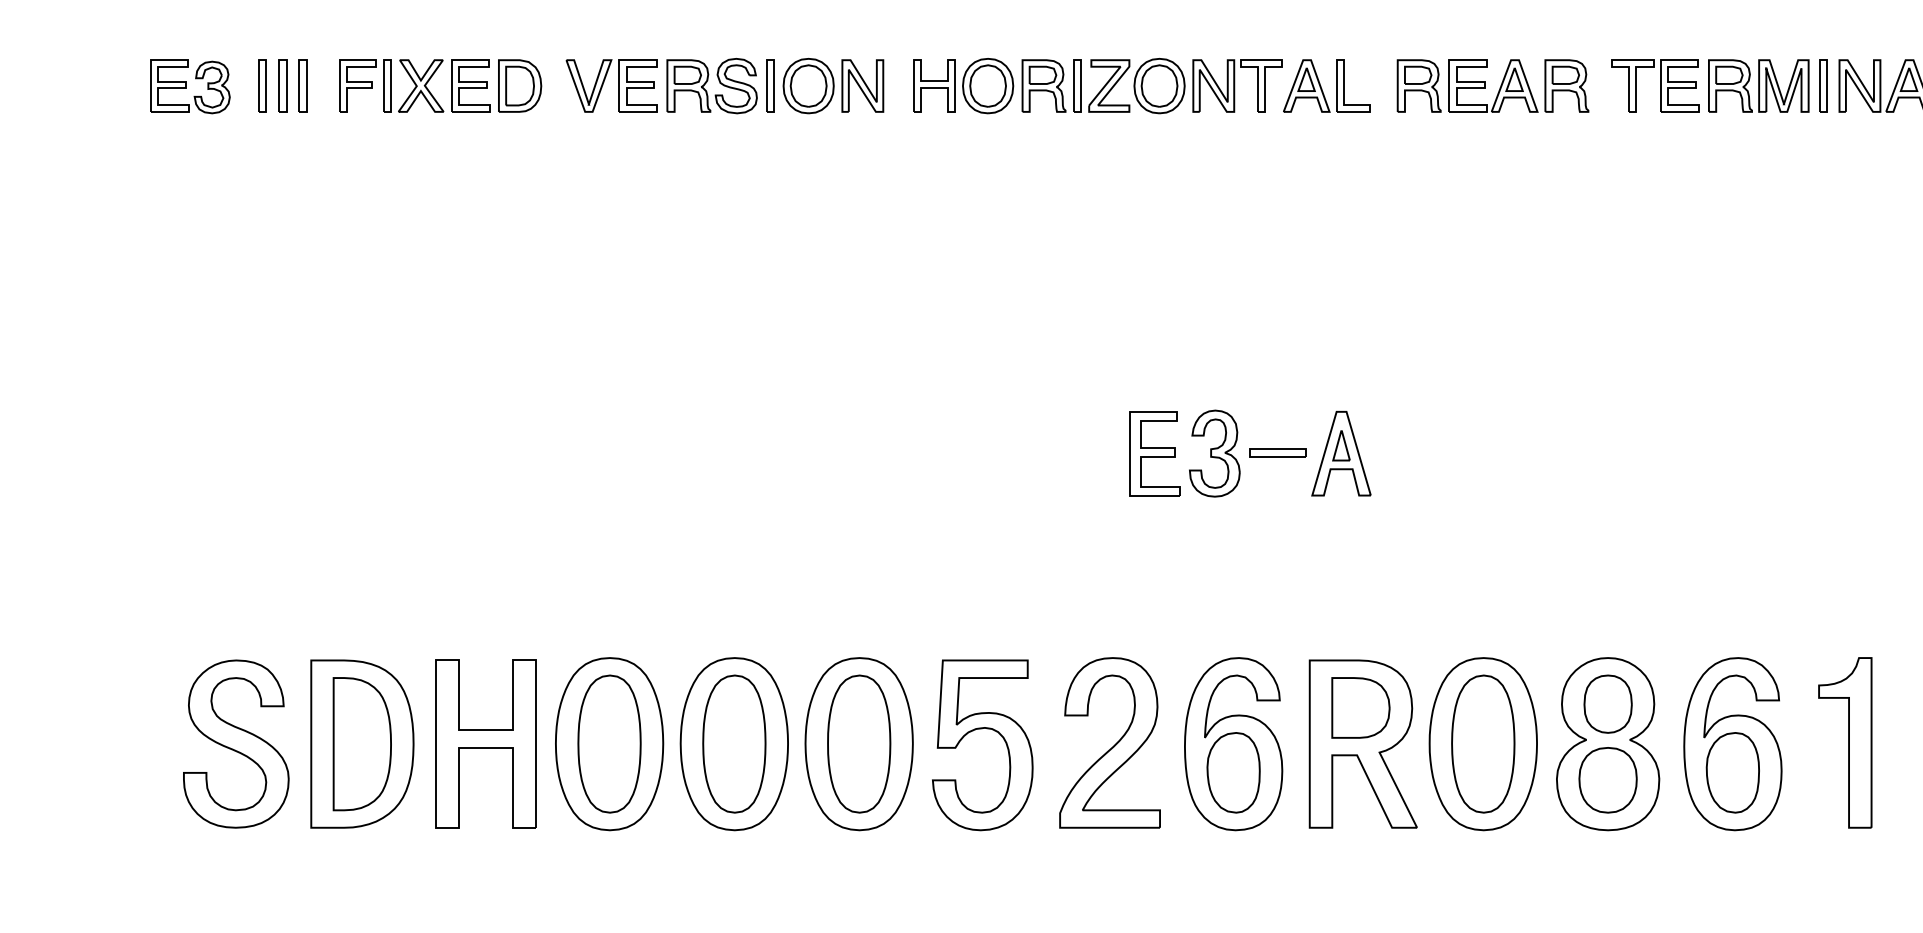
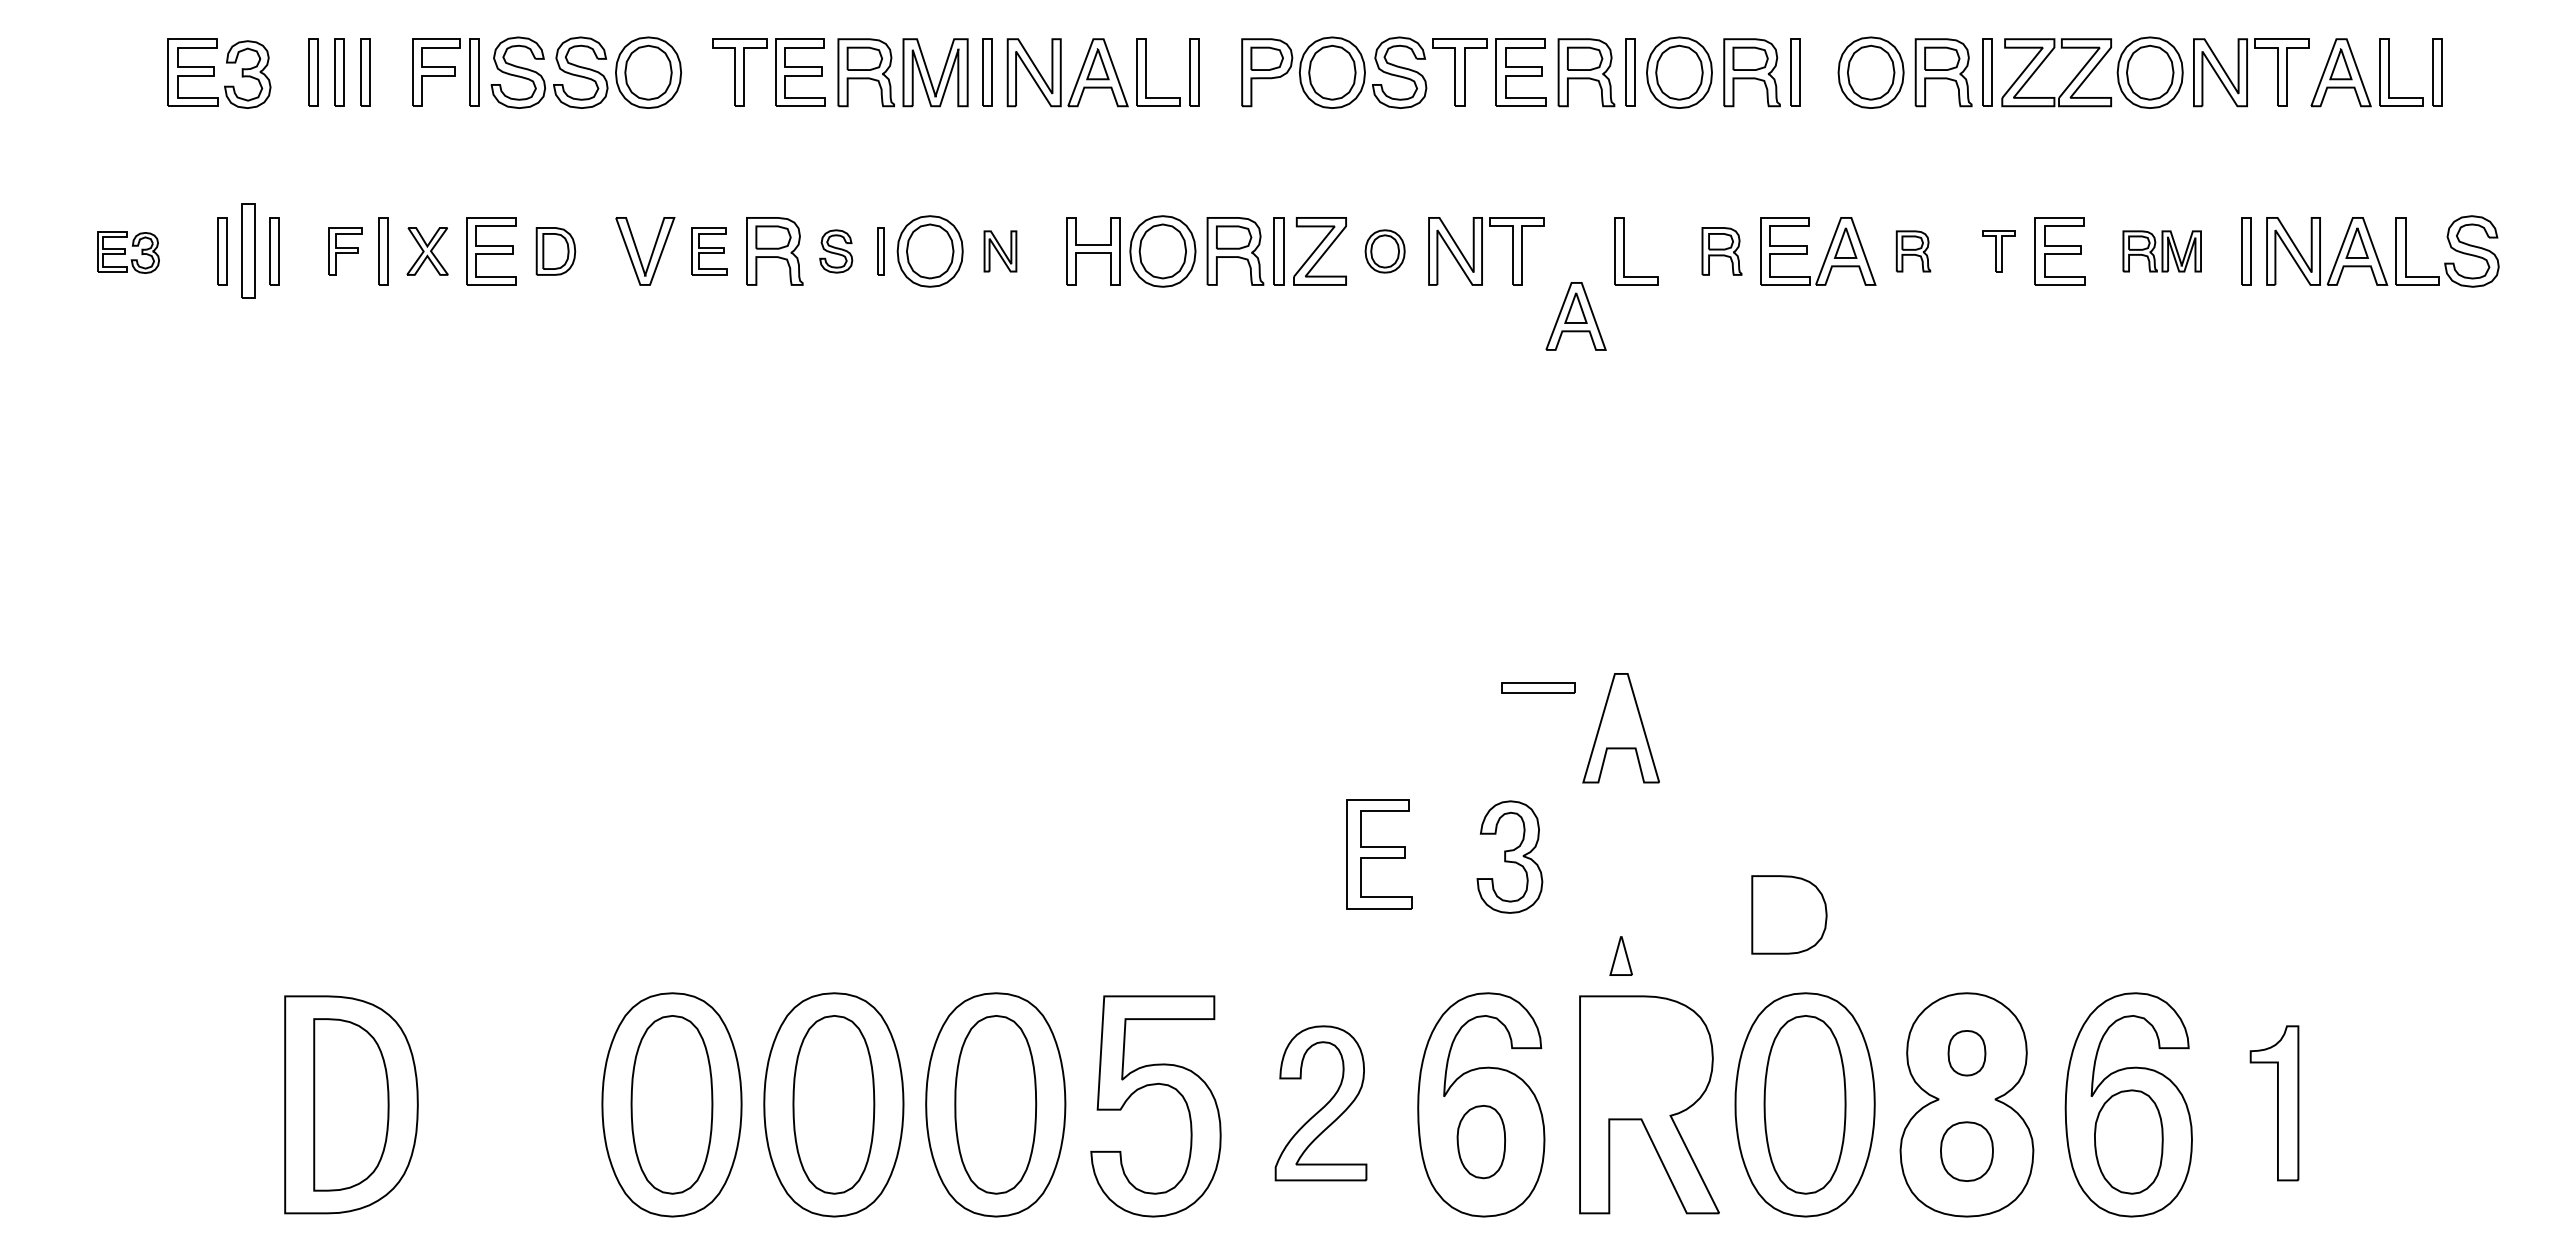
part: (190, 86) -> (128, 252), size x0.6
part: (283, 86) -> (248, 251), size x1.4
part: (357, 86) -> (345, 251), size x0.7
part: (421, 86) -> (427, 251), size x0.7
part: (519, 86) -> (555, 251), size x0.7
part: (638, 86) -> (709, 251), size x0.7
part: (735, 86) -> (835, 251), size x0.6
part: (770, 86) -> (880, 251), size x0.7
part: (862, 86) -> (1000, 251), size x0.6
part: (1158, 86) -> (1384, 251), size x0.6
part: (1306, 86) -> (1575, 316), moved
part: (1418, 86) -> (1721, 251), size x0.7
part: (1566, 86) -> (1913, 251), size x0.6
part: (1632, 86) -> (1998, 251), size x0.6
part: (1758, 86) -> (2161, 251), size x0.6
part: (1340, 445) -> (1620, 955), moved
part: (1277, 452) -> (1538, 687), moved
part: (1155, 453) -> (1379, 853), moved
part: (1214, 453) -> (1509, 856), moved
part: (1607, 704) -> (1966, 1053), size x0.6
part: (1360, 707) -> (1789, 914), moved
part: (235, 743) -> (187, 1104), removed
part: (485, 743) -> (511, 1104), removed
part: (1109, 743) -> (1320, 1103), size x0.7
part: (1845, 743) -> (2274, 1103), size x0.7
part: (1233, 772) -> (1481, 1141), size x0.7
part: (1607, 780) -> (1966, 1151), size x0.7

